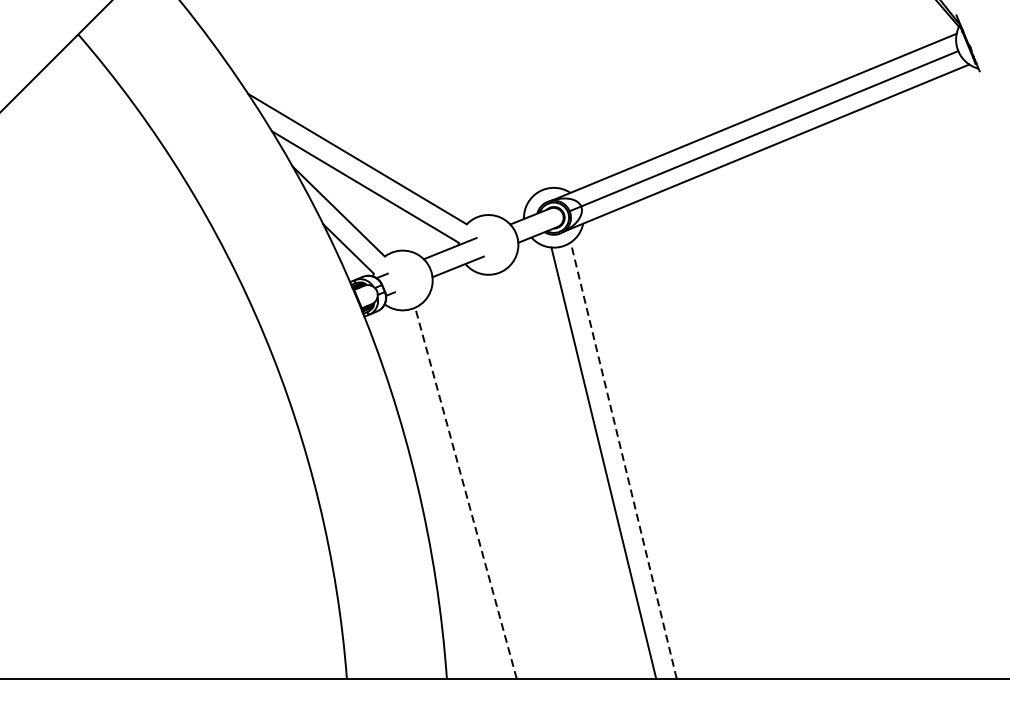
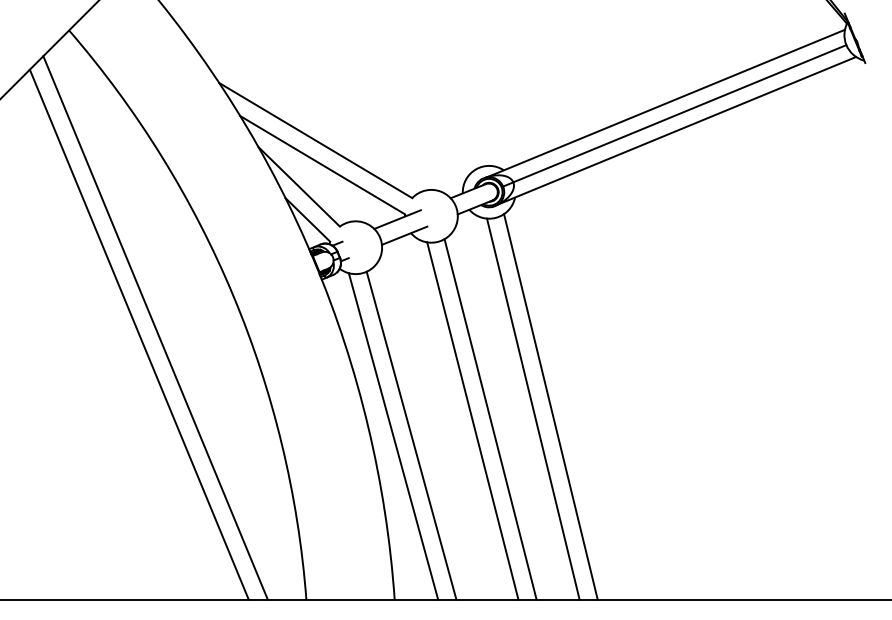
line: (176, 370) -> (155, 327), added
line: (156, 378) -> (138, 334), added
line: (623, 460) -> (550, 406), dashed -> solid
line: (555, 474) -> (490, 419), added
line: (535, 476) -> (472, 420), added
line: (465, 493) -> (411, 435), dashed -> solid
line: (445, 494) -> (393, 436), added

